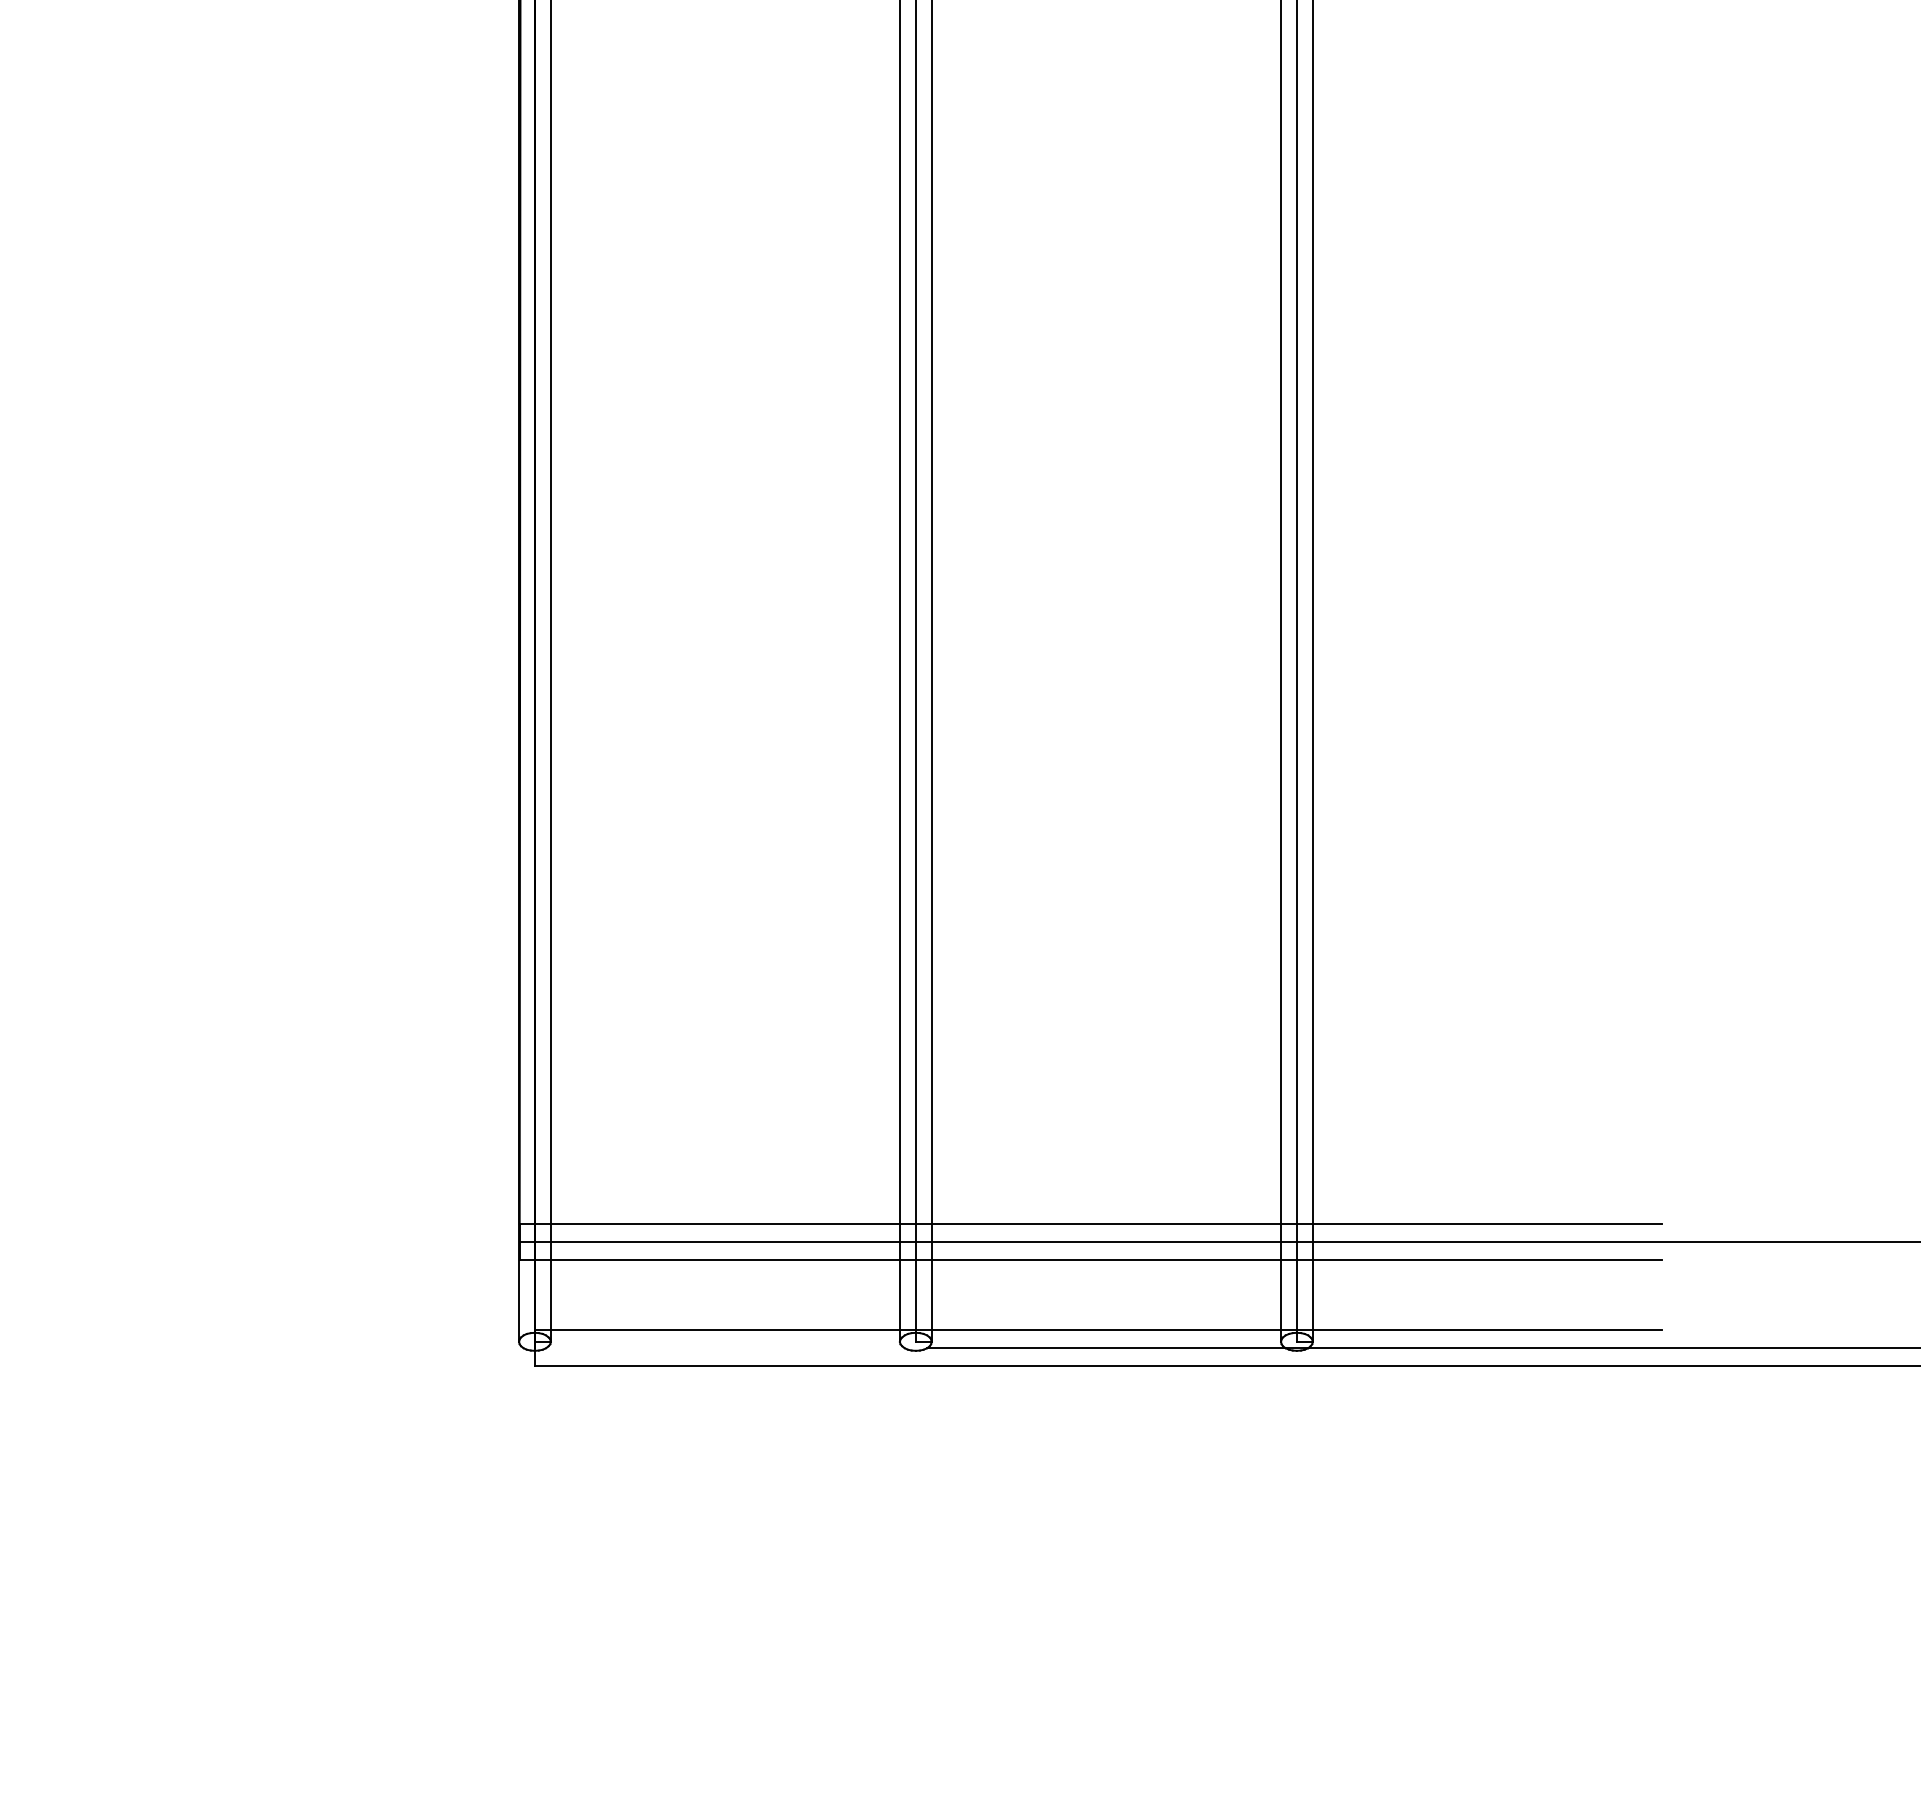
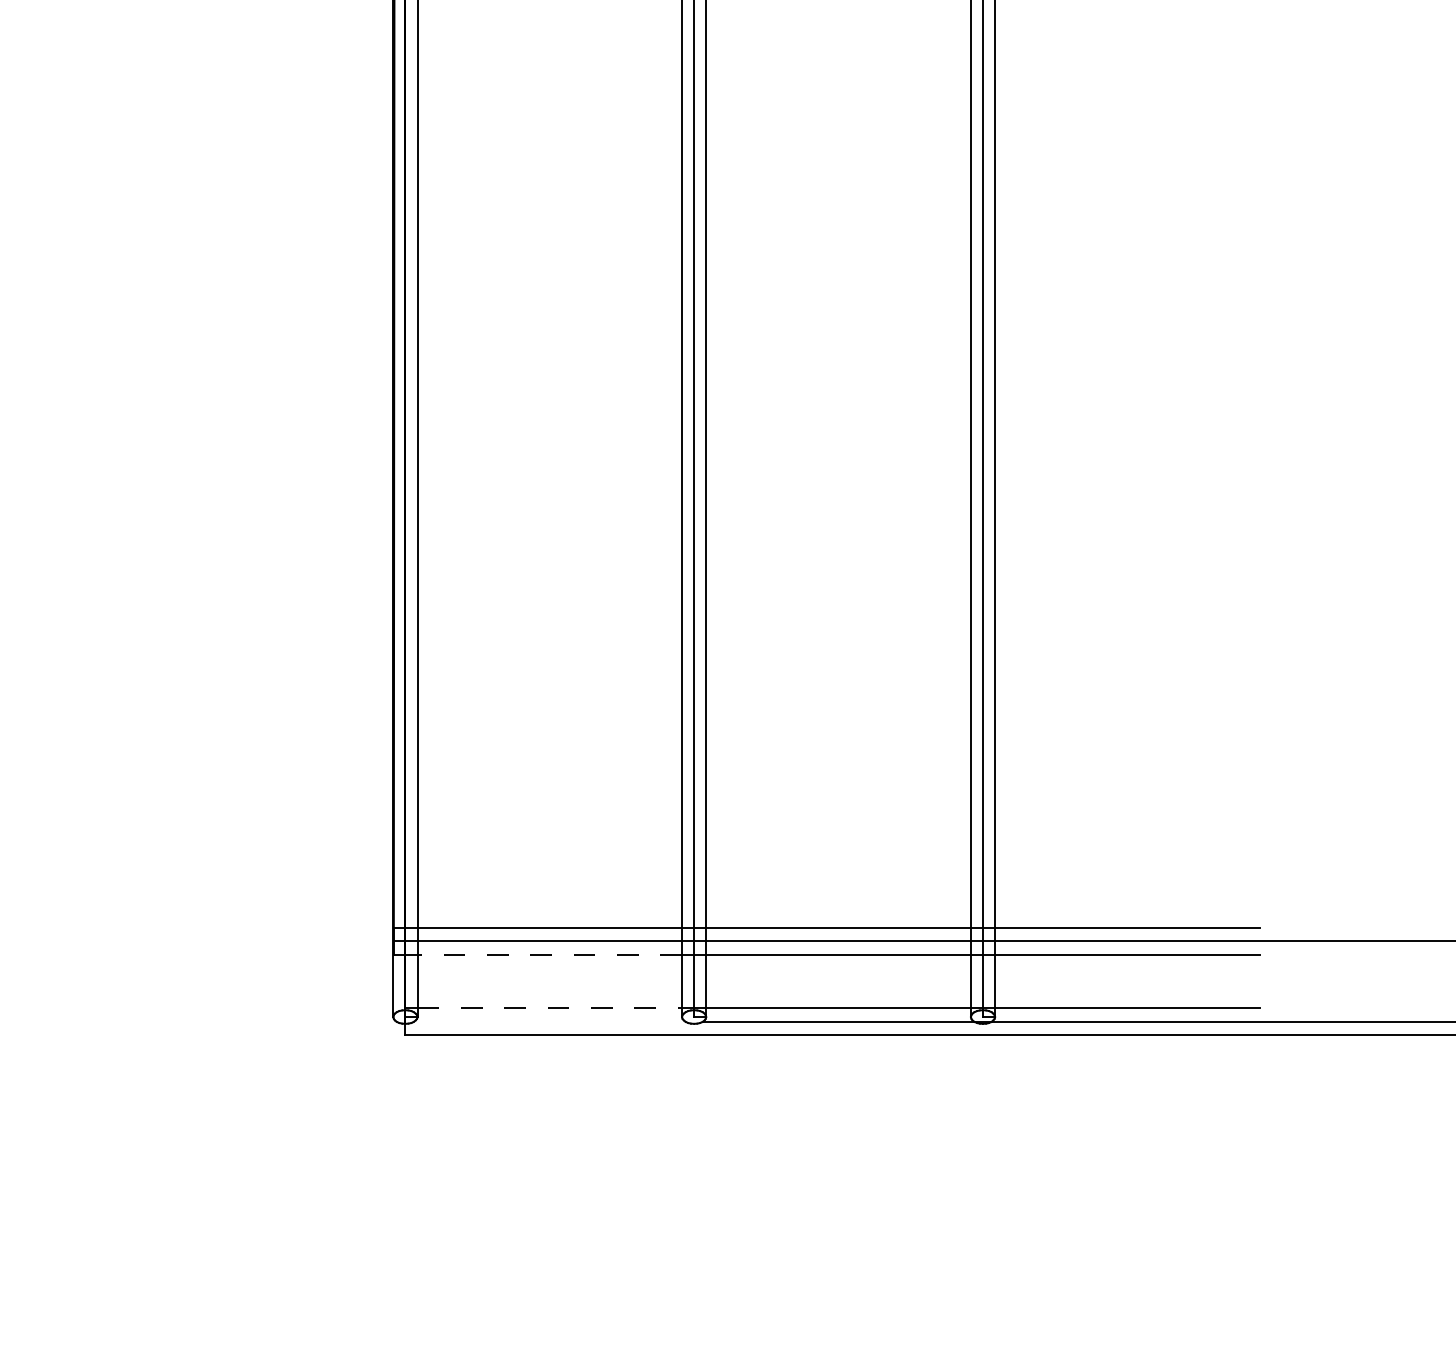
line: (725, 1260) -> (549, 955), solid -> dashed
line: (726, 1330) -> (550, 1008), solid -> dashed

